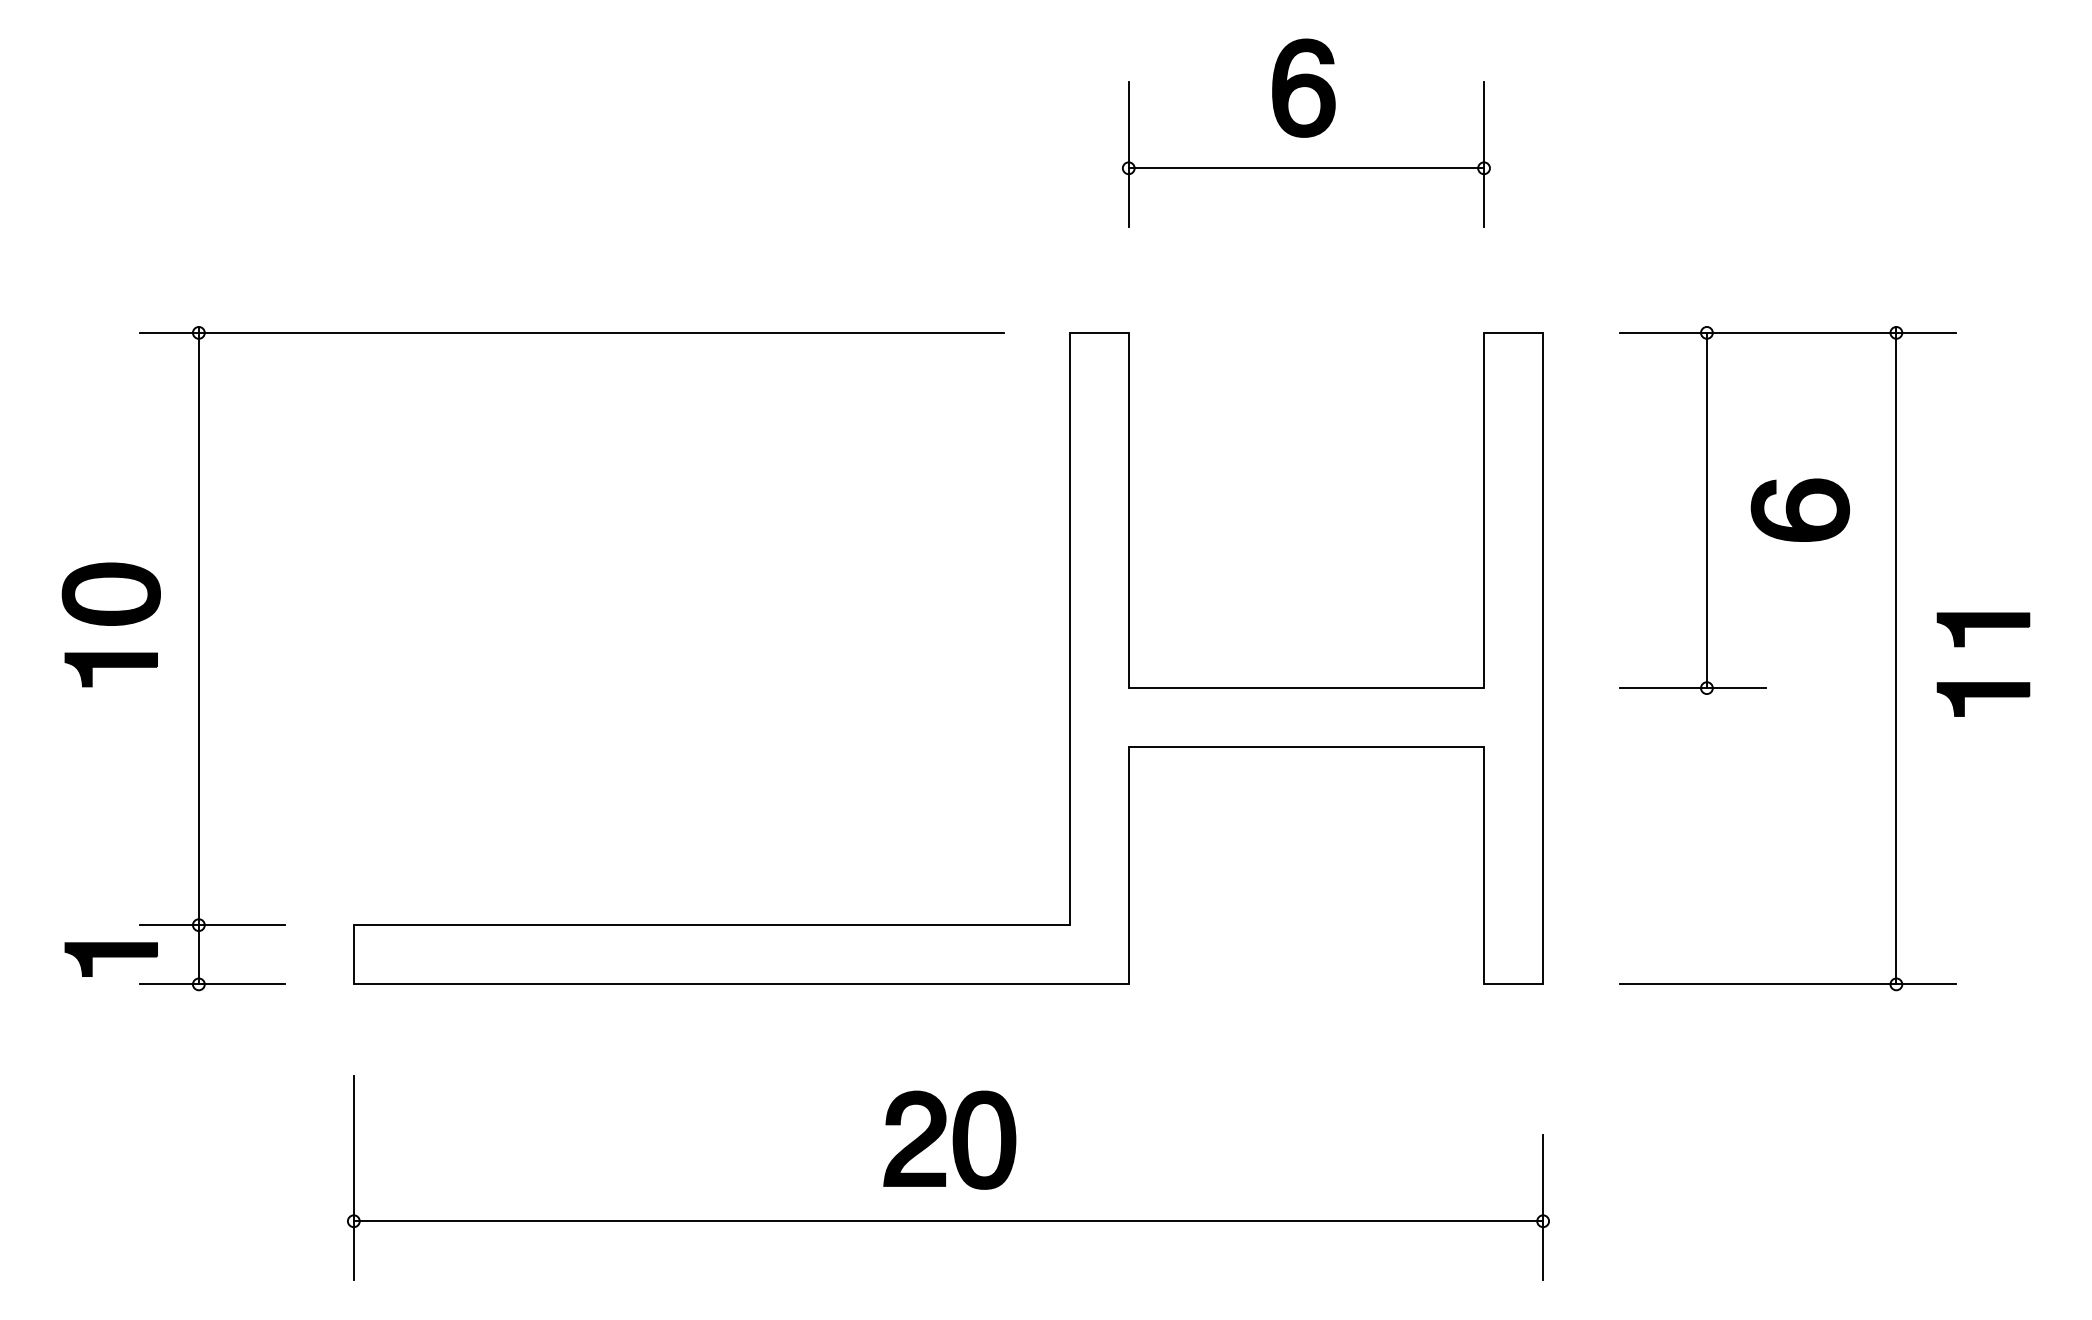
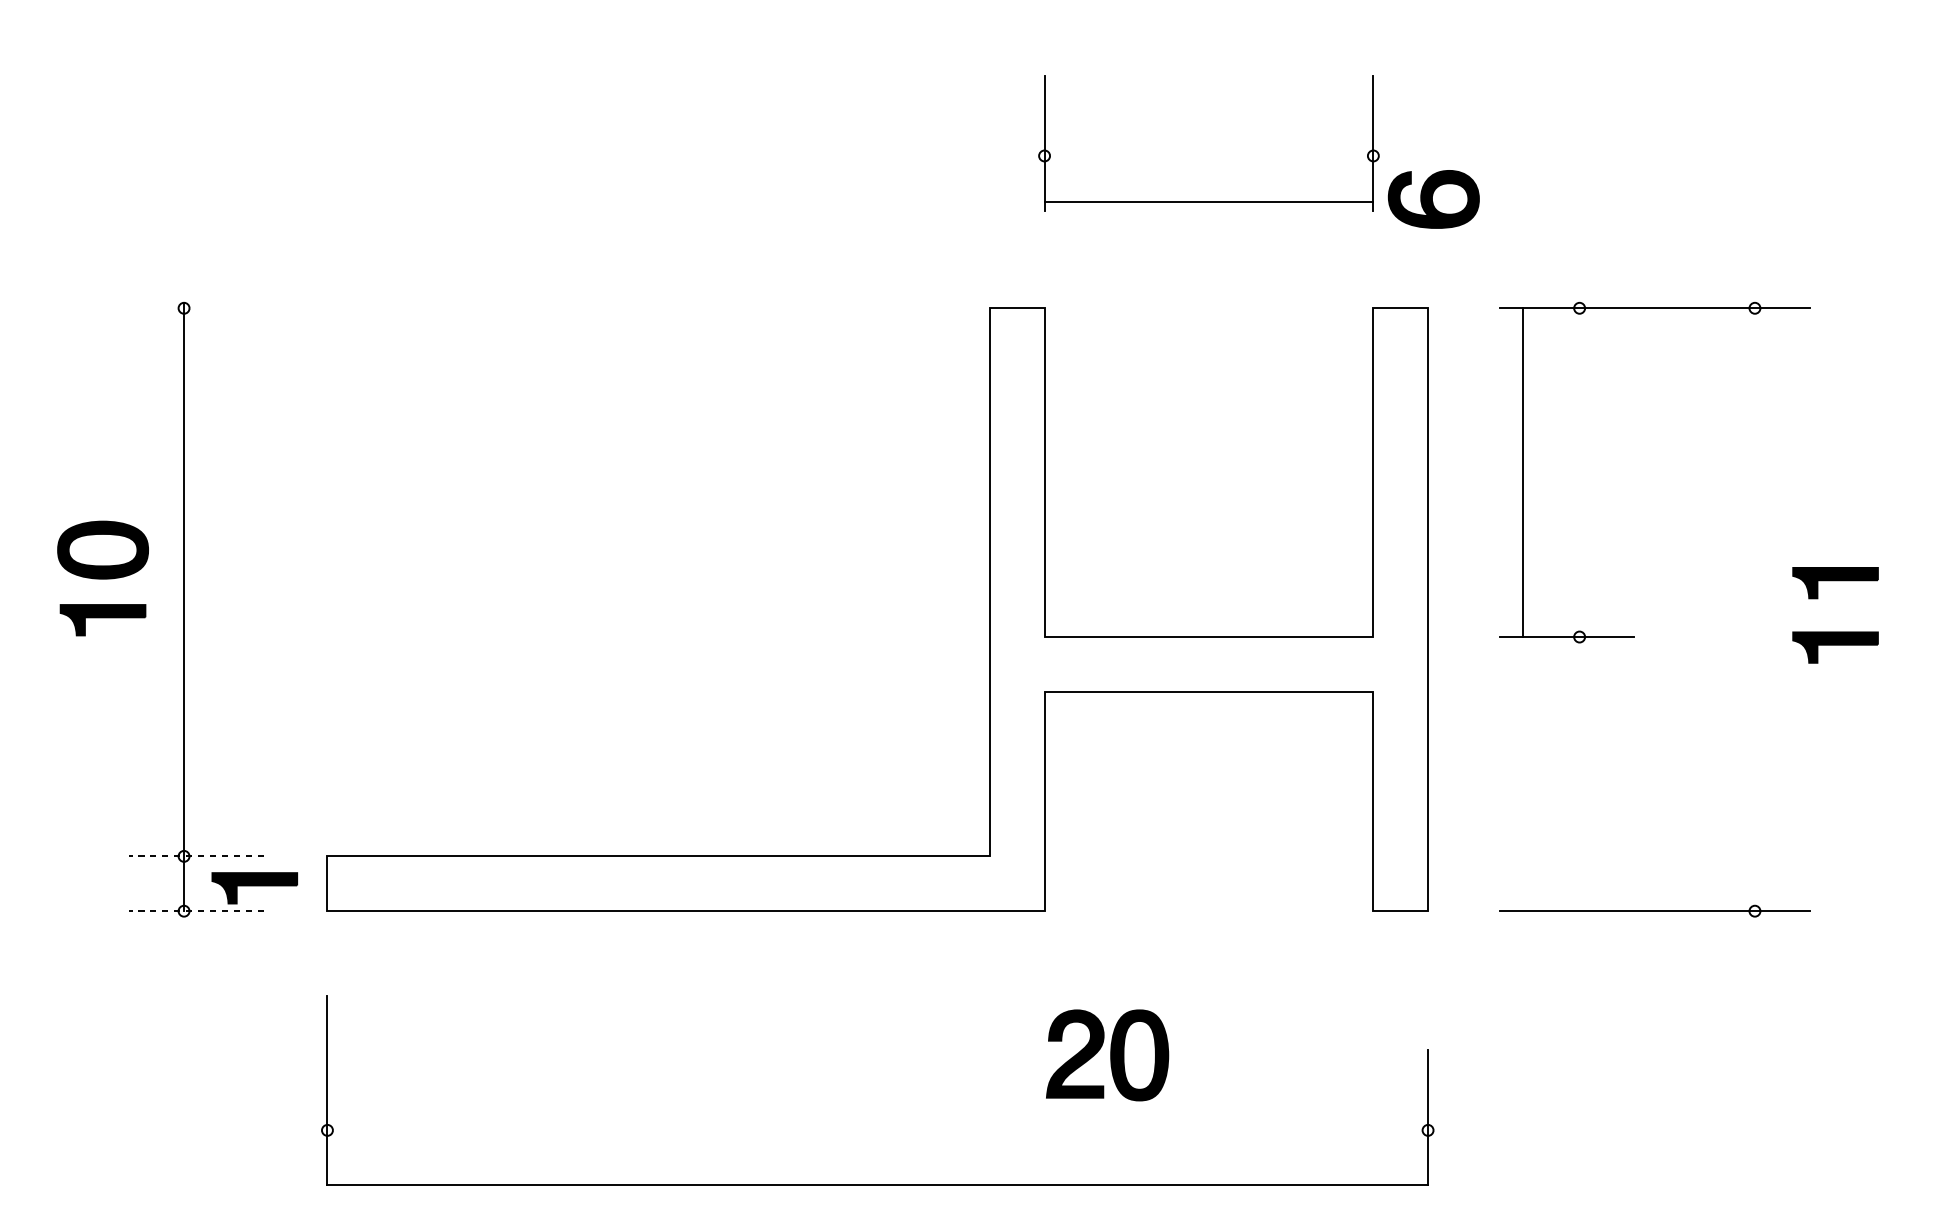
part: (1303, 87) -> (1206, 81), removed
line: (1306, 168) -> (1209, 202), moved
line: (571, 332) -> (528, 307), removed
part: (1799, 509) -> (1433, 198), moved
line: (1706, 510) -> (1522, 472), moved
line: (1896, 655) -> (1755, 606), removed
line: (212, 925) -> (196, 856), solid -> dashed
part: (110, 959) -> (254, 888), moved
line: (212, 984) -> (196, 911), solid -> dashed
part: (949, 1139) -> (1107, 1054), moved
line: (948, 1221) -> (877, 1185), moved

